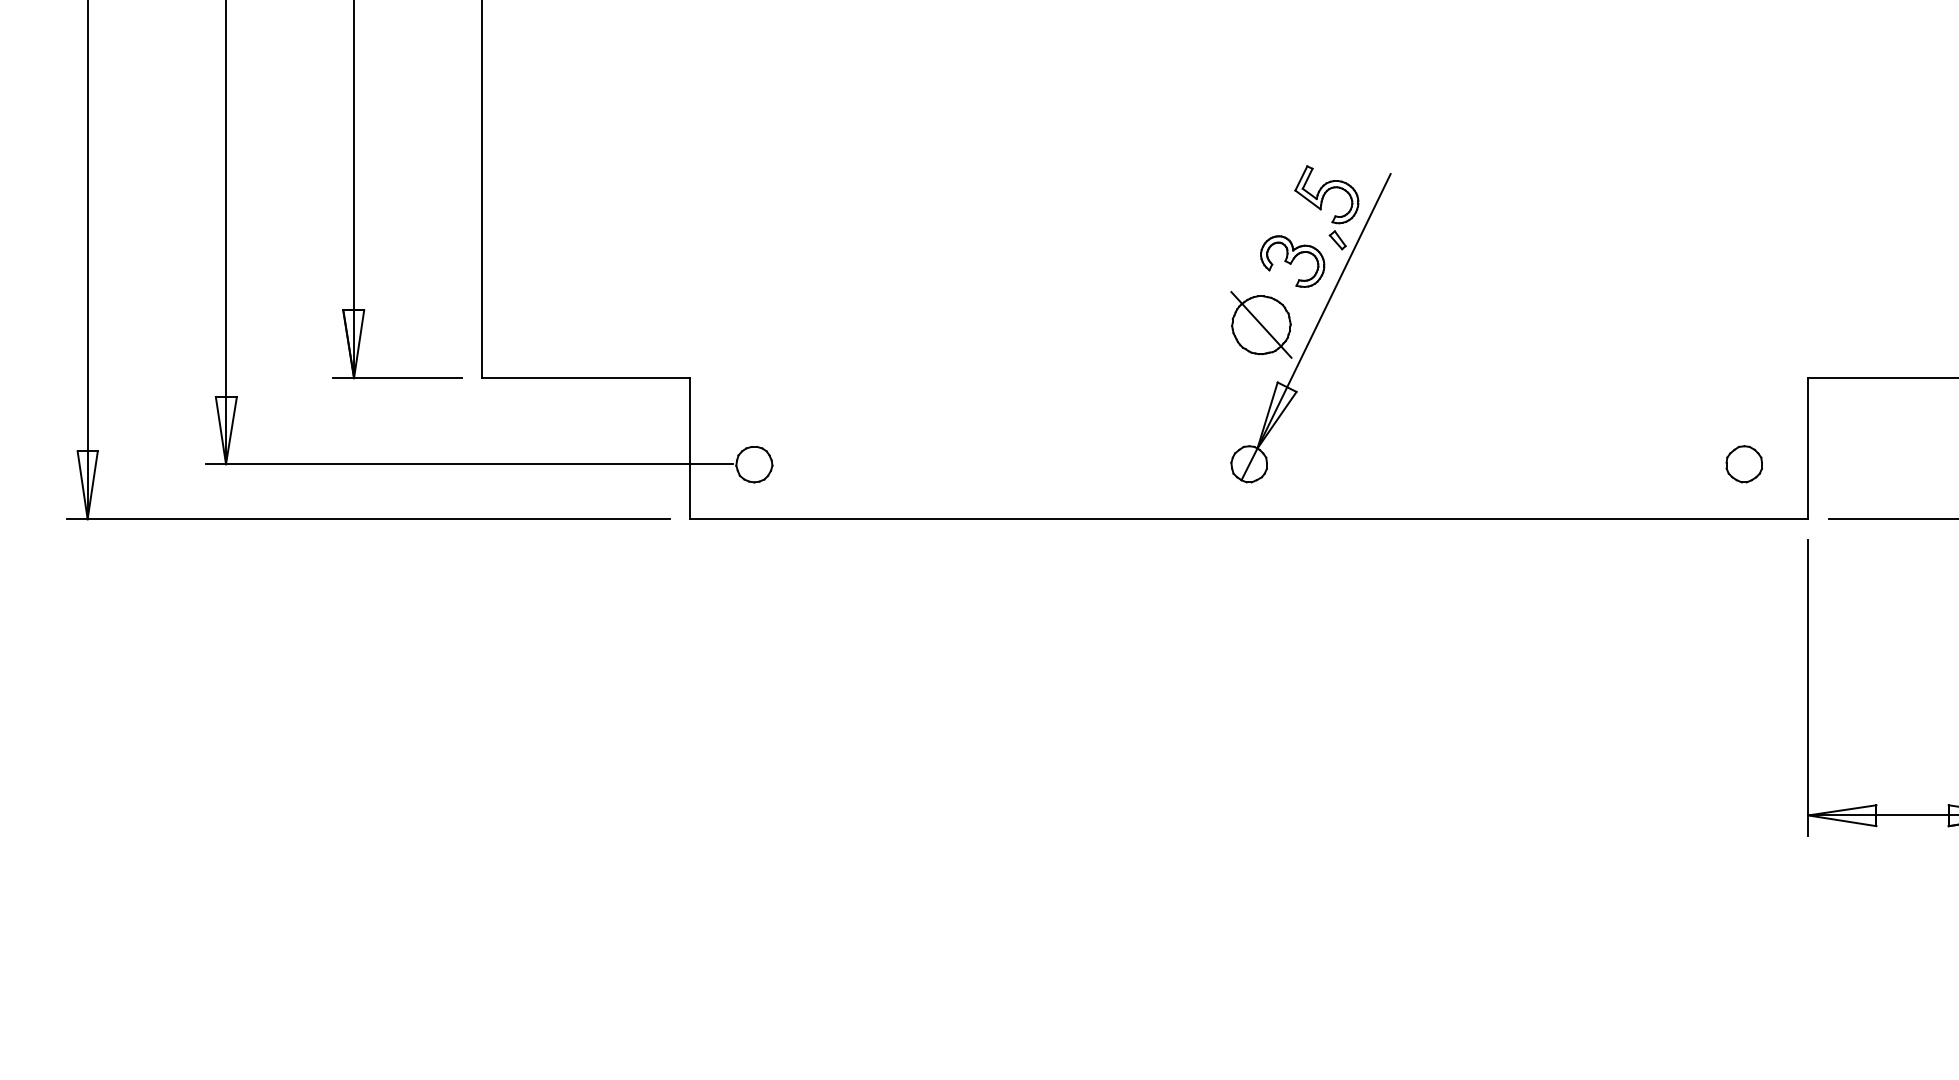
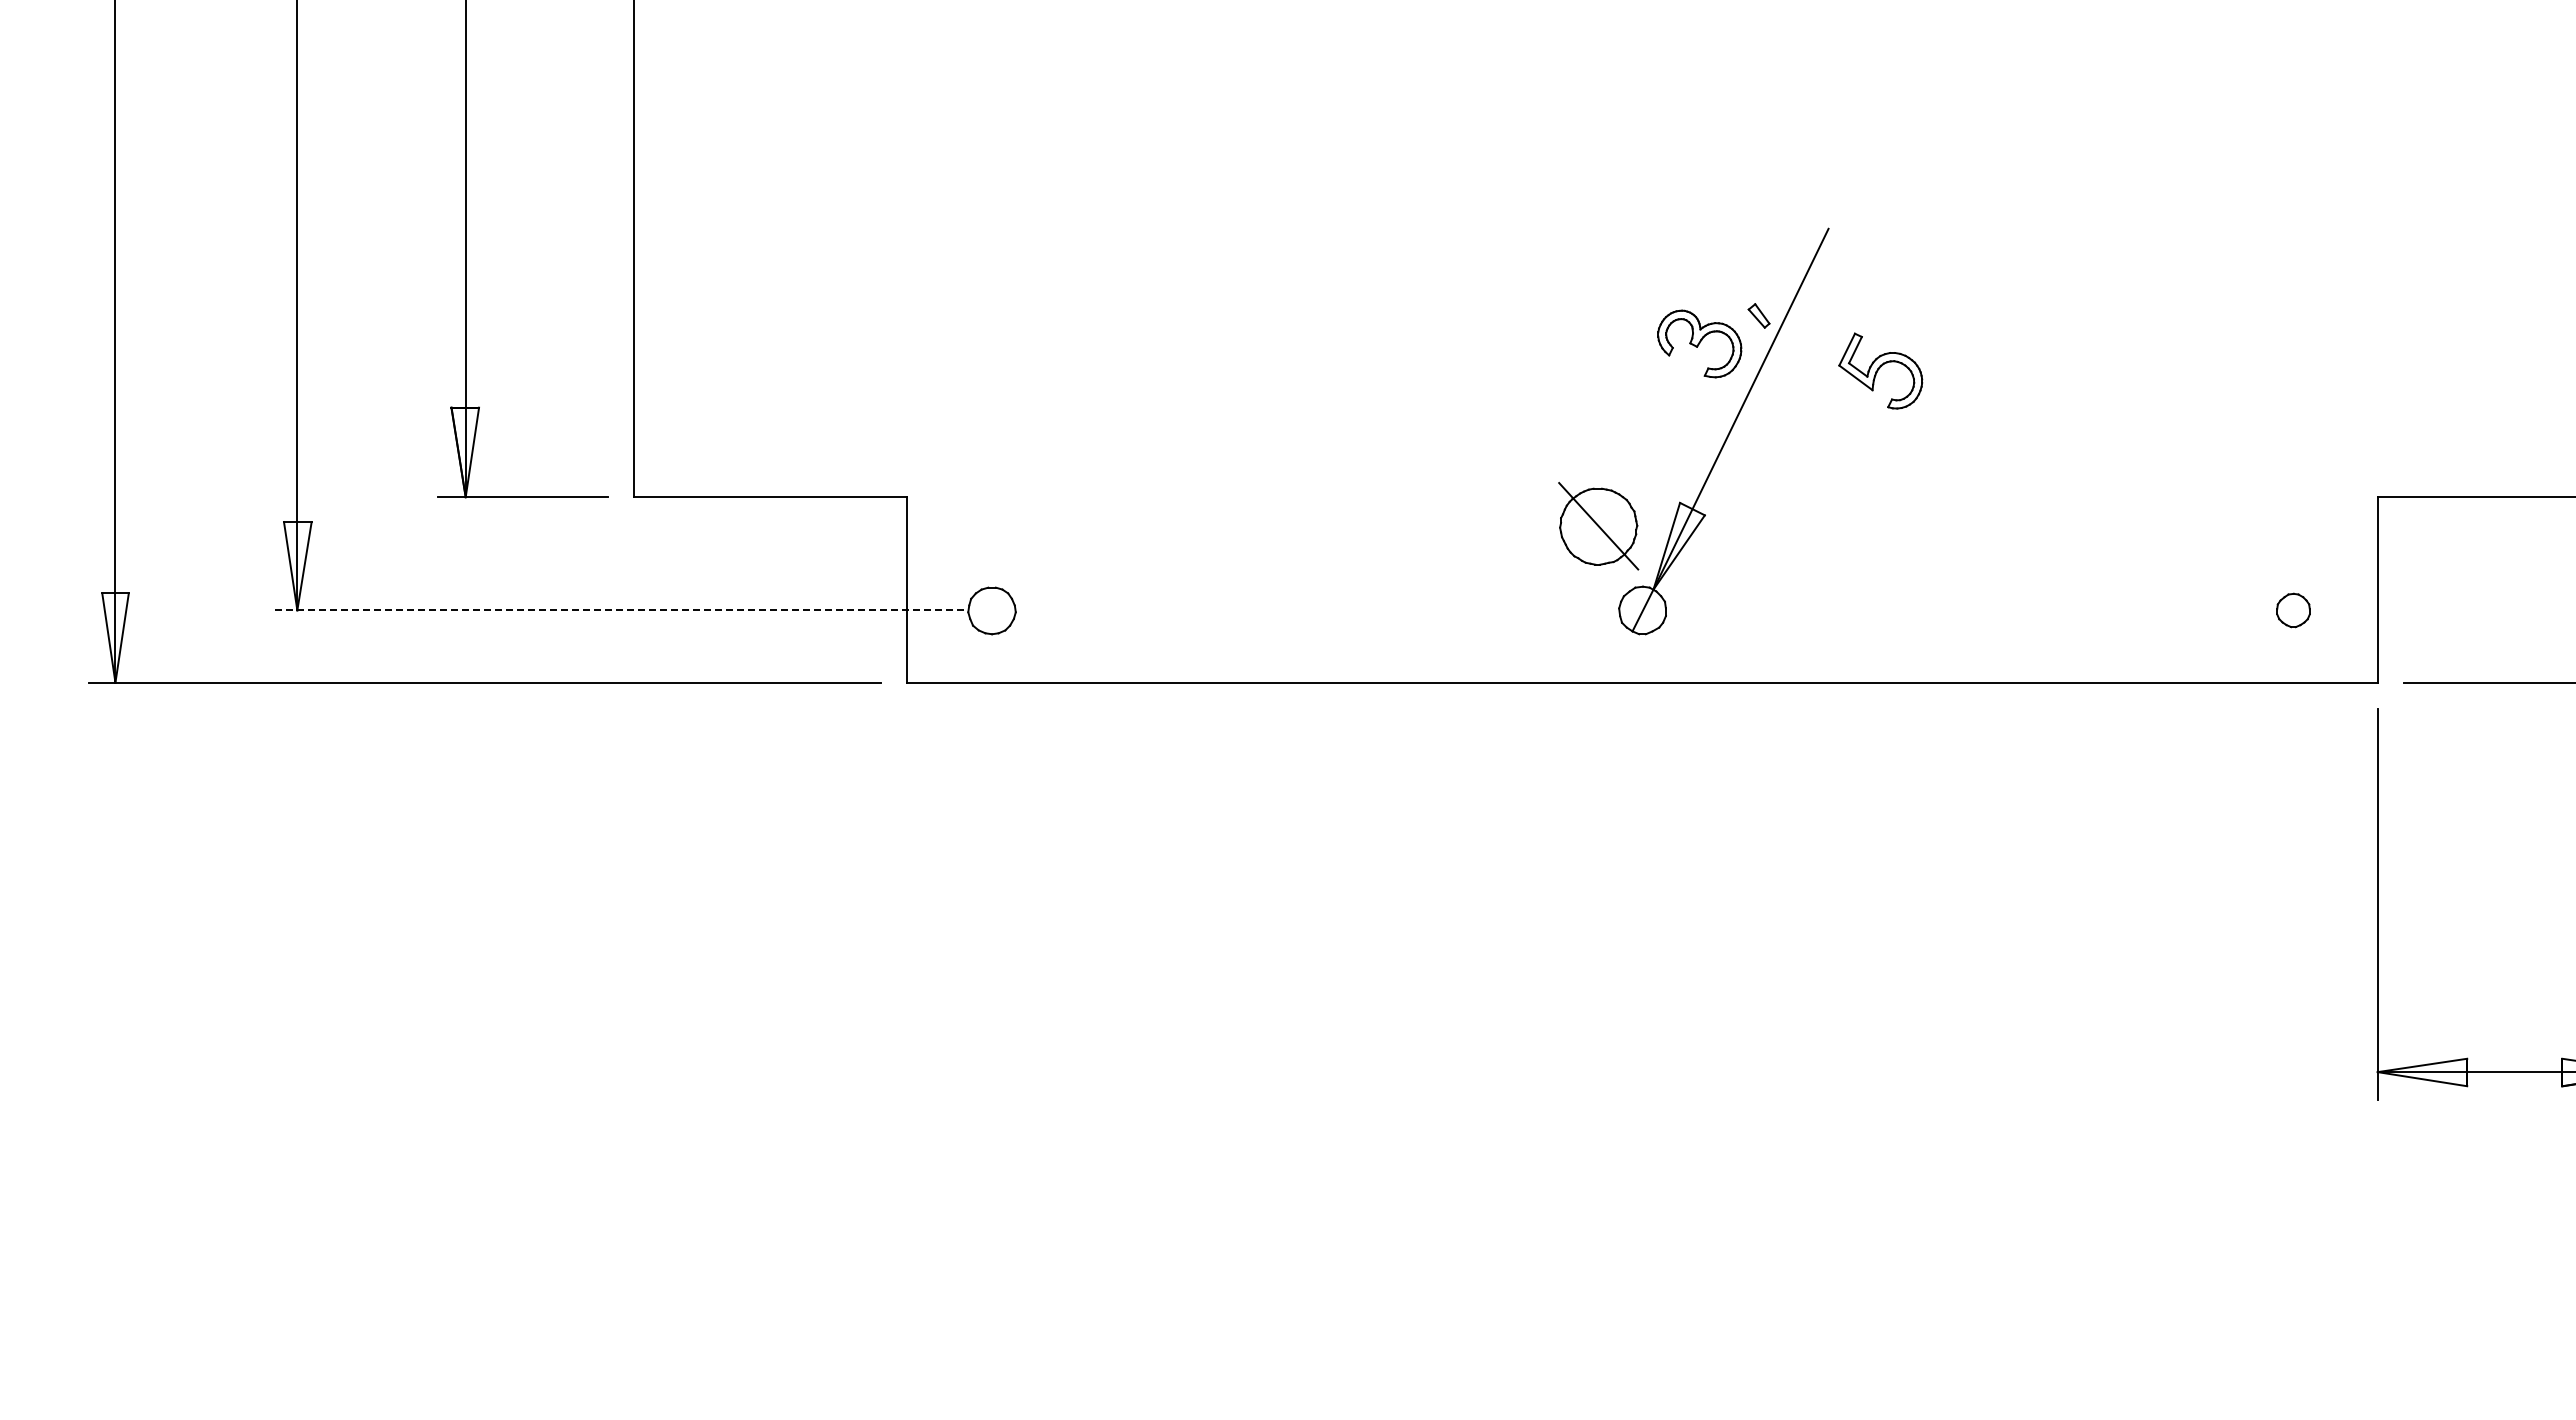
part: (1326, 194) -> (1880, 370), moved
part: (1261, 325) -> (1598, 526), moved
line: (469, 464) -> (617, 610), solid -> dashed
part: (1744, 464) -> (2293, 610), size x0.7

